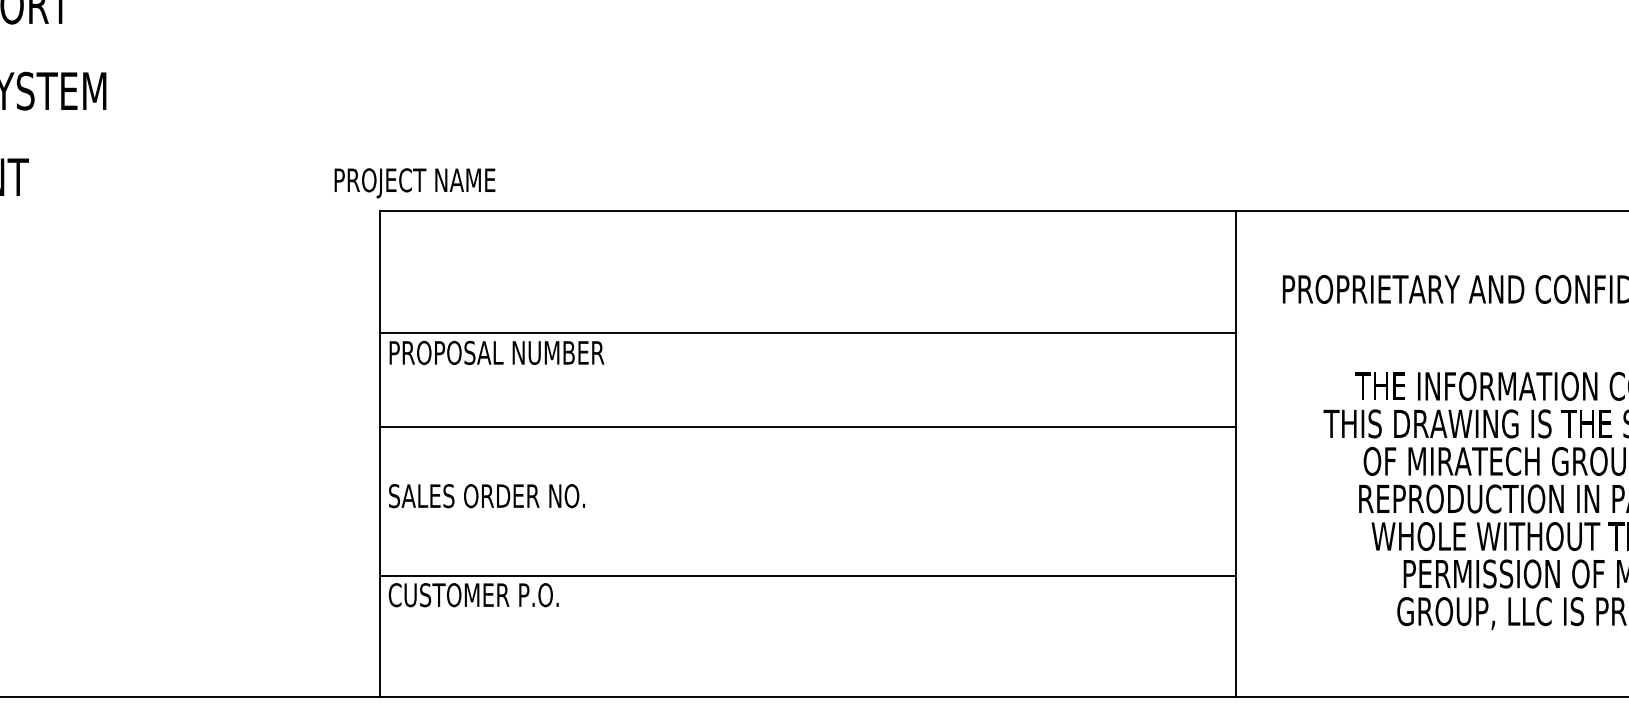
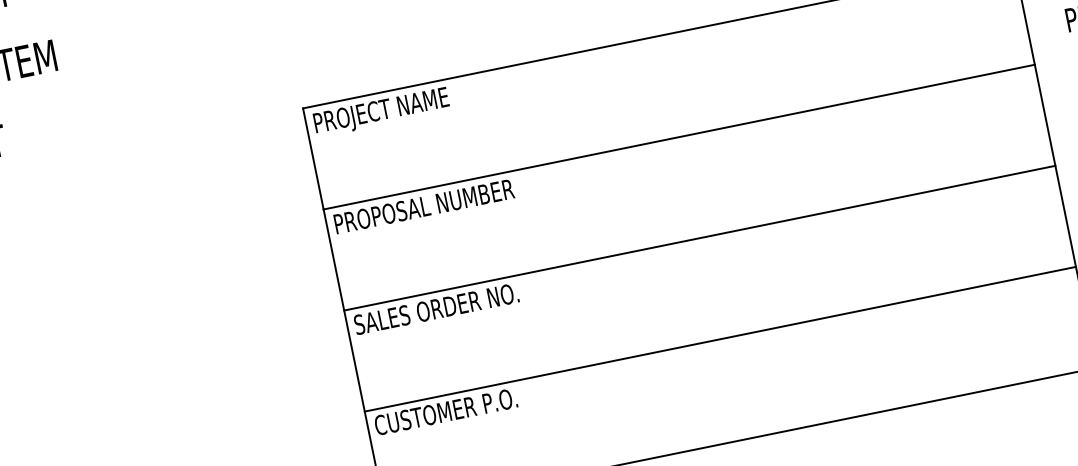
text: (414, 183) -> (381, 112), moved
line: (807, 427) -> (699, 238), moved
text: (486, 496) -> (436, 309), moved

